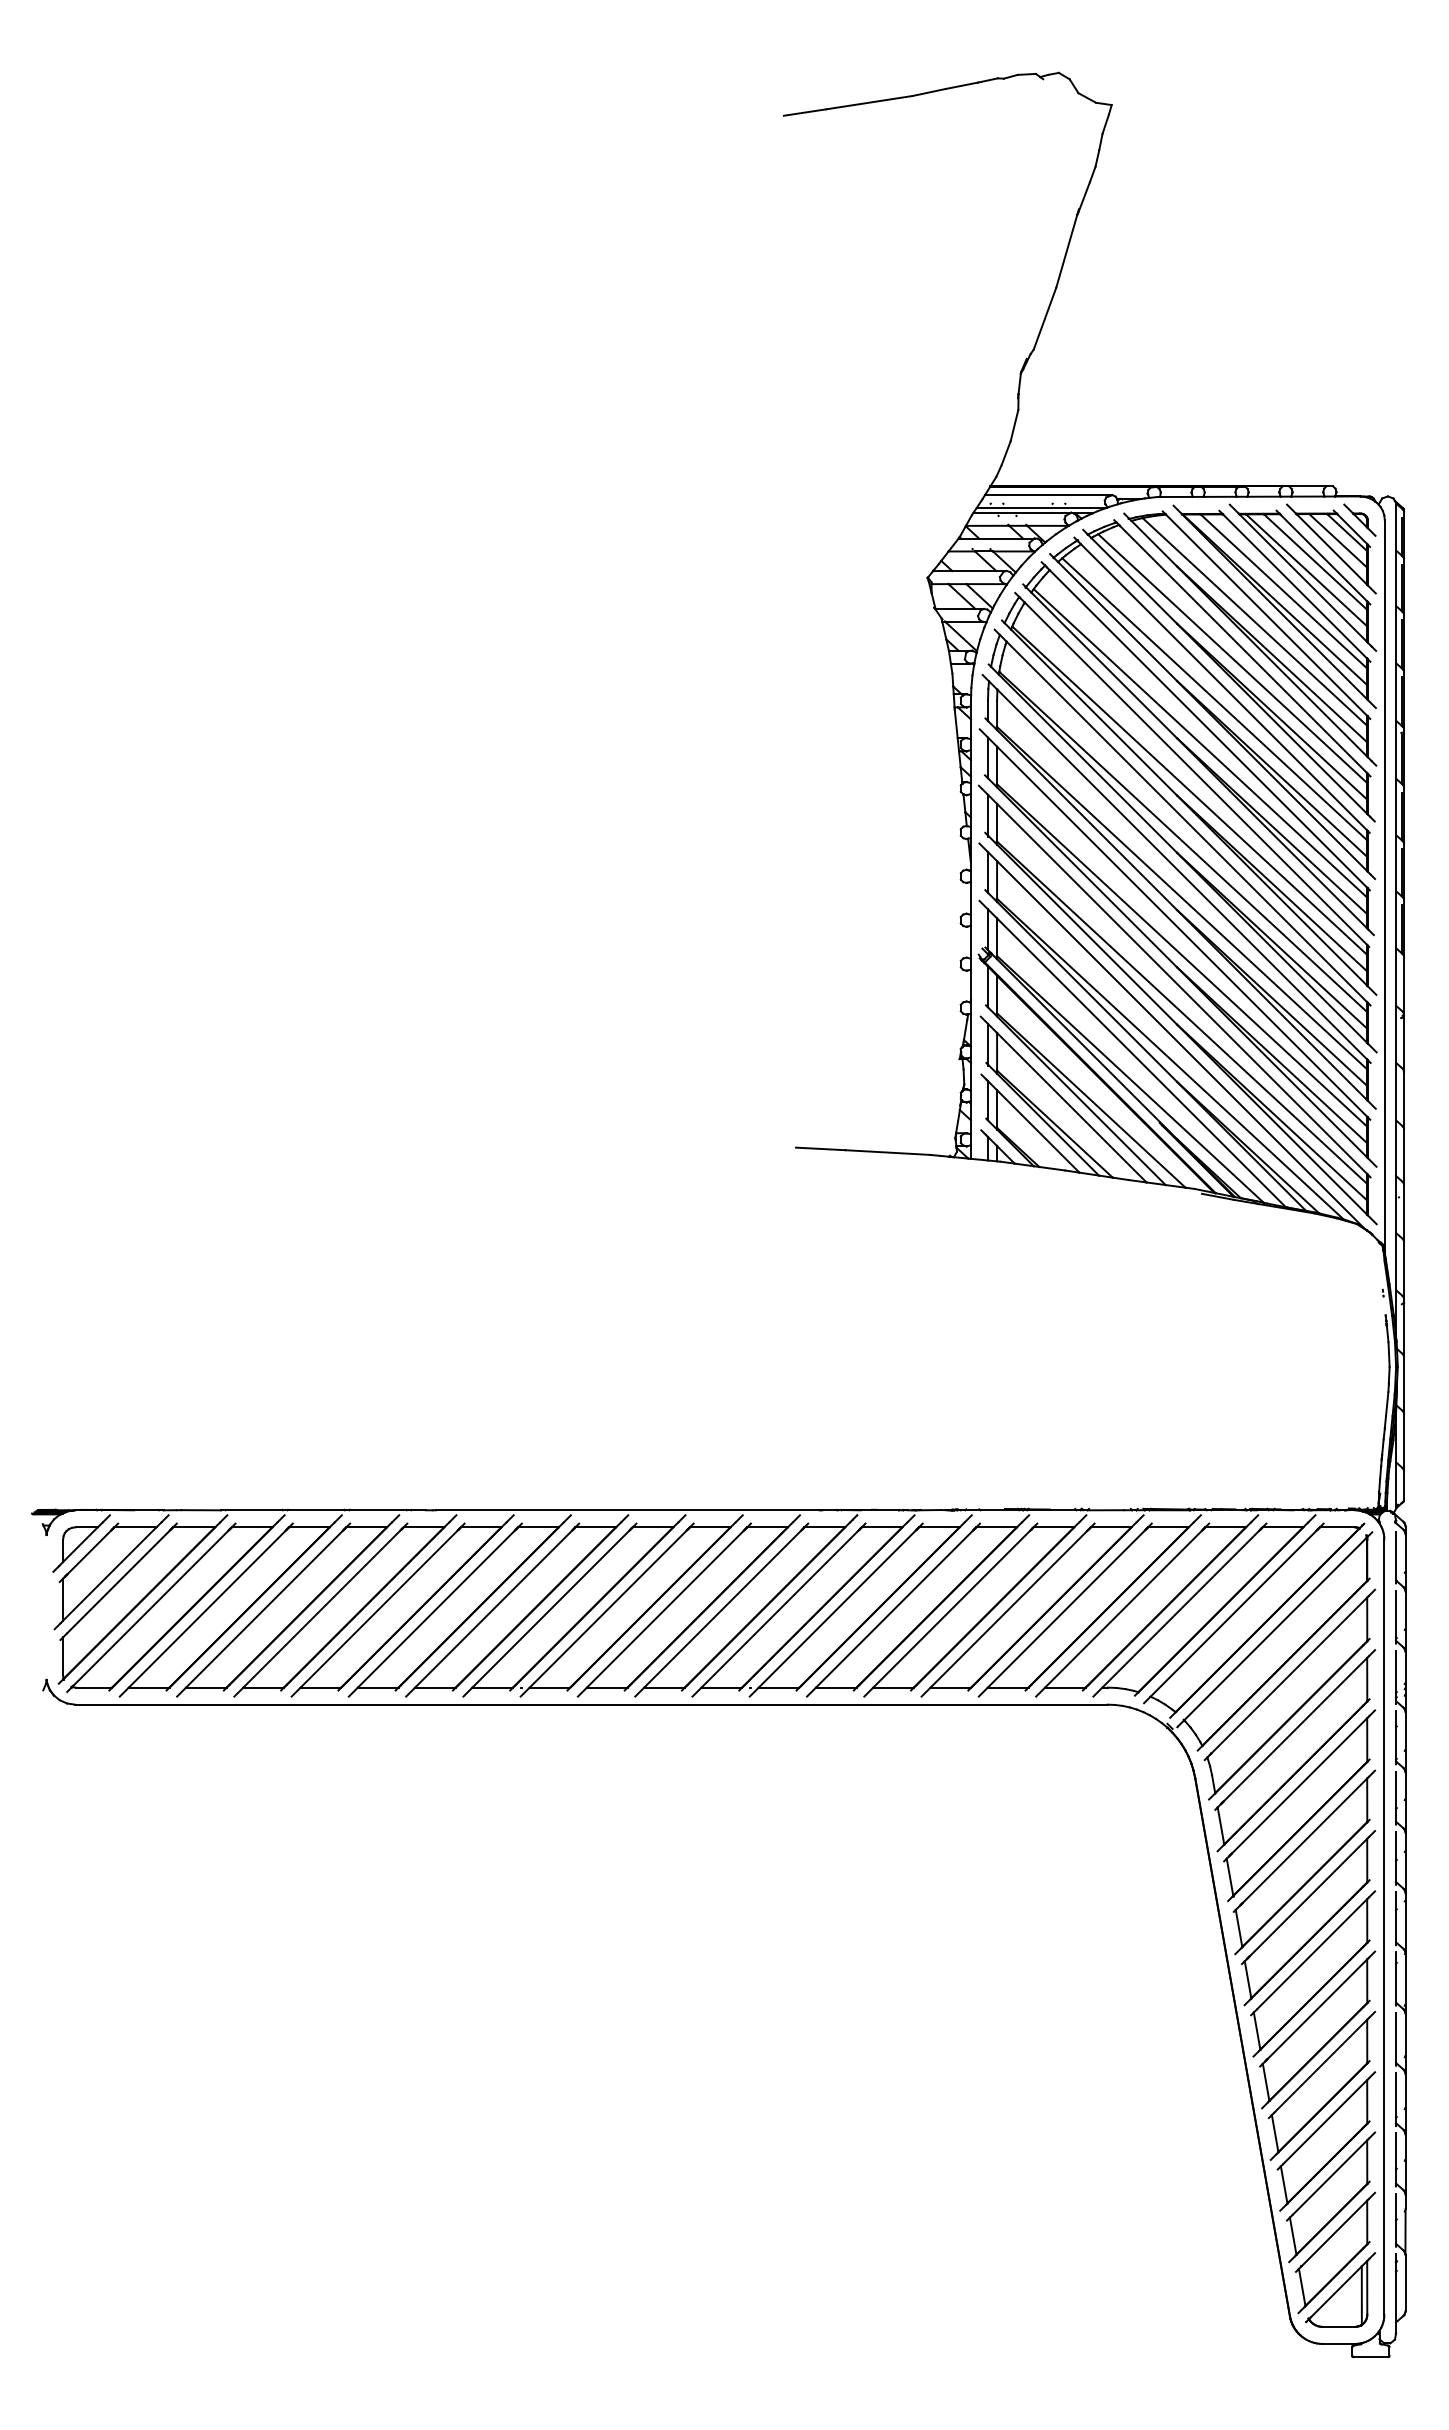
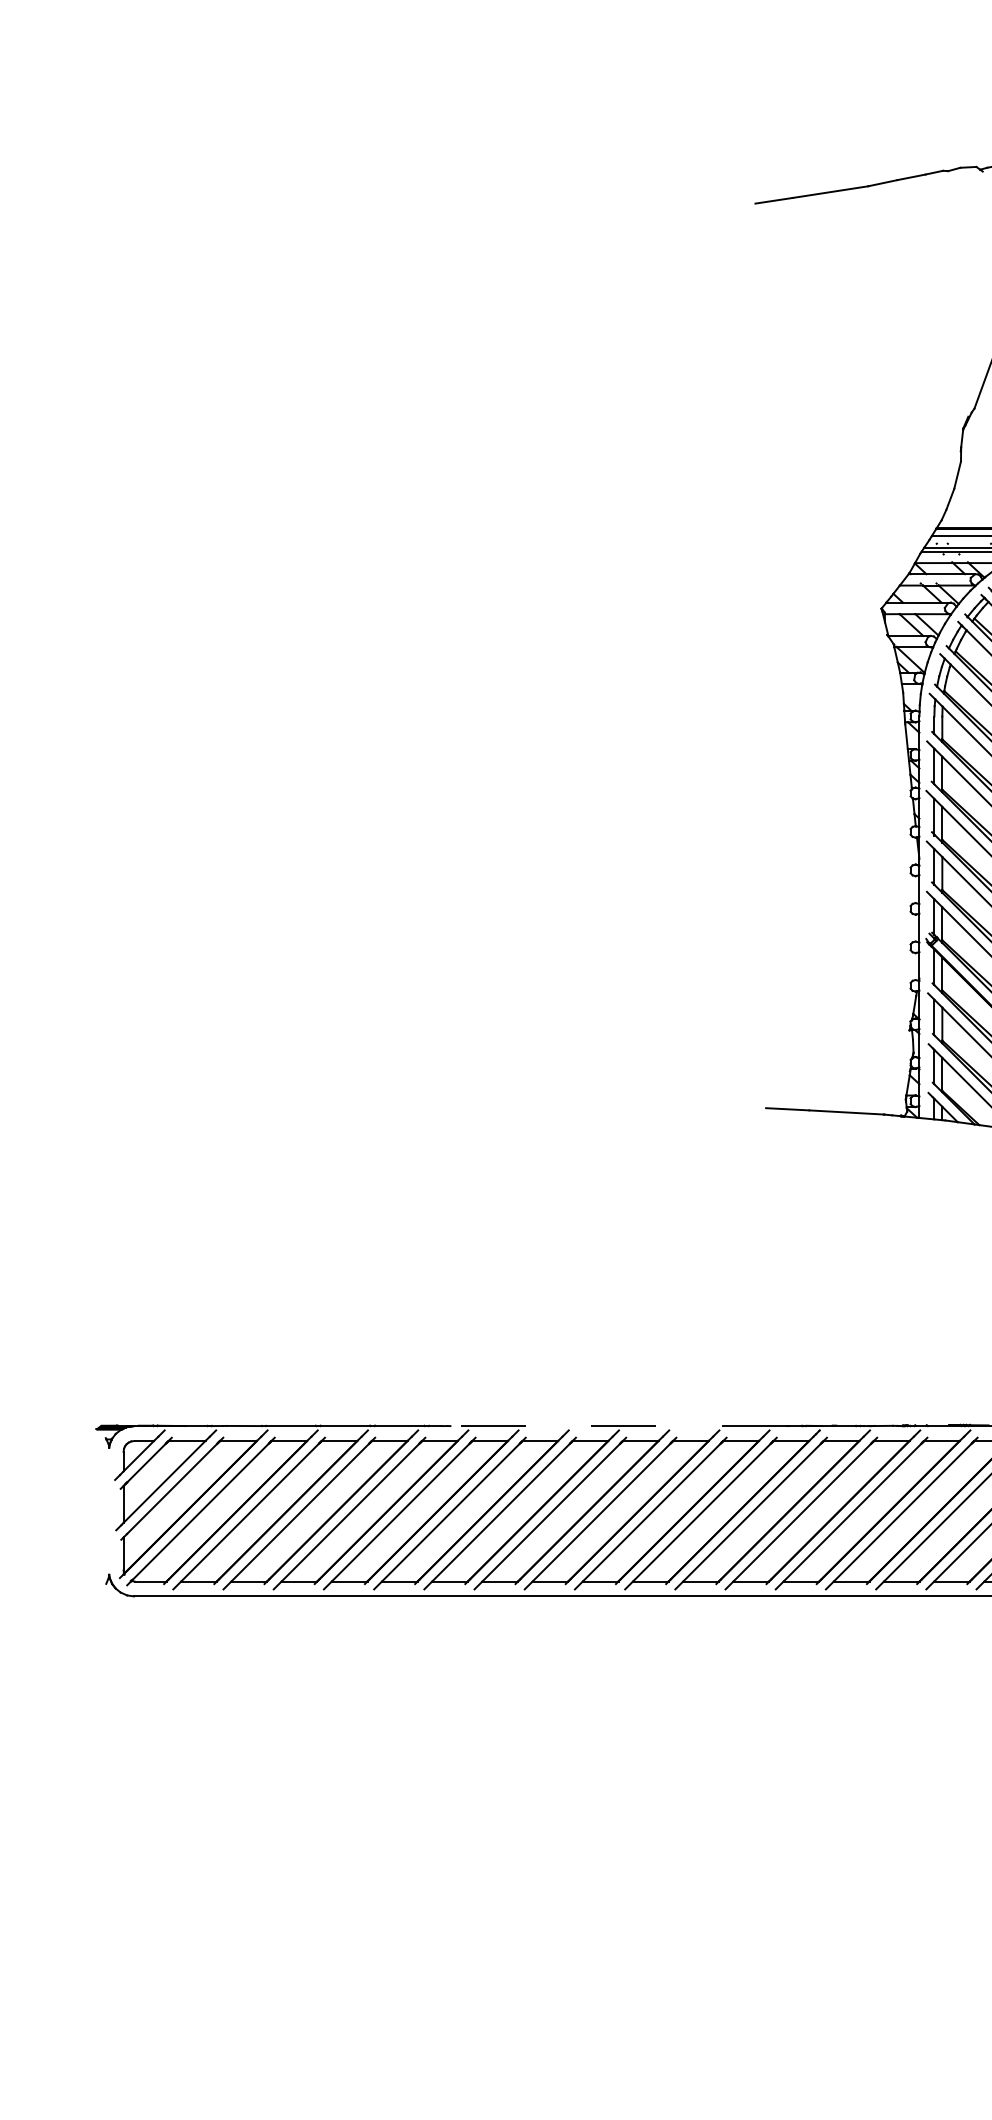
line: (627, 1510) -> (618, 1426), solid -> dashed

